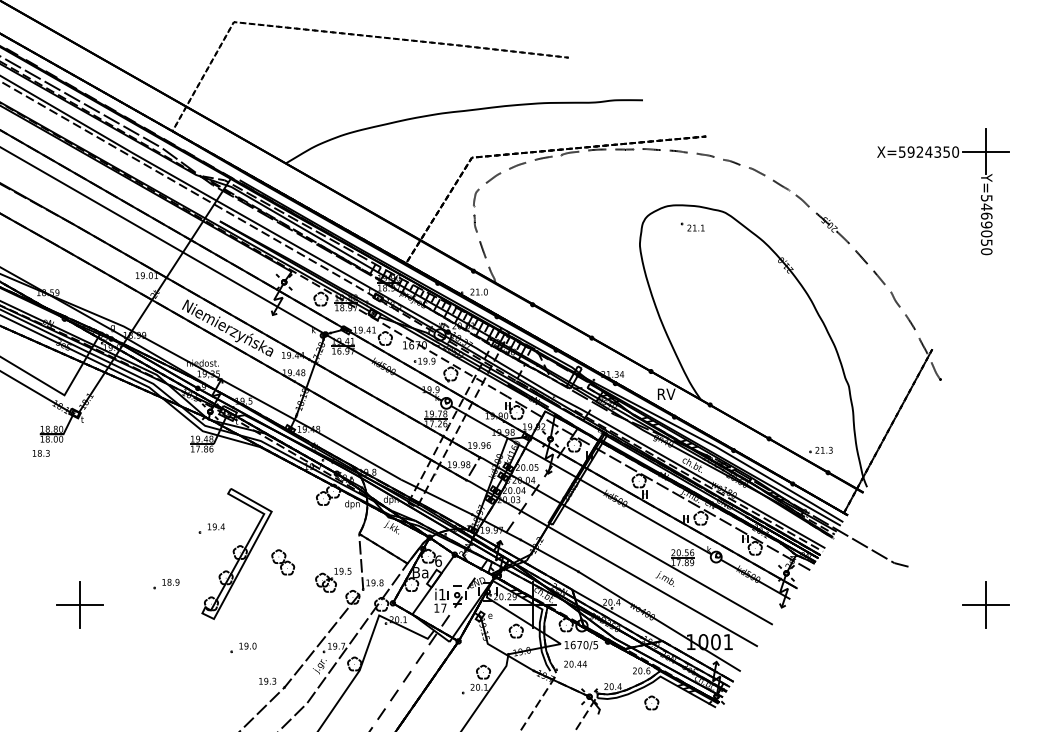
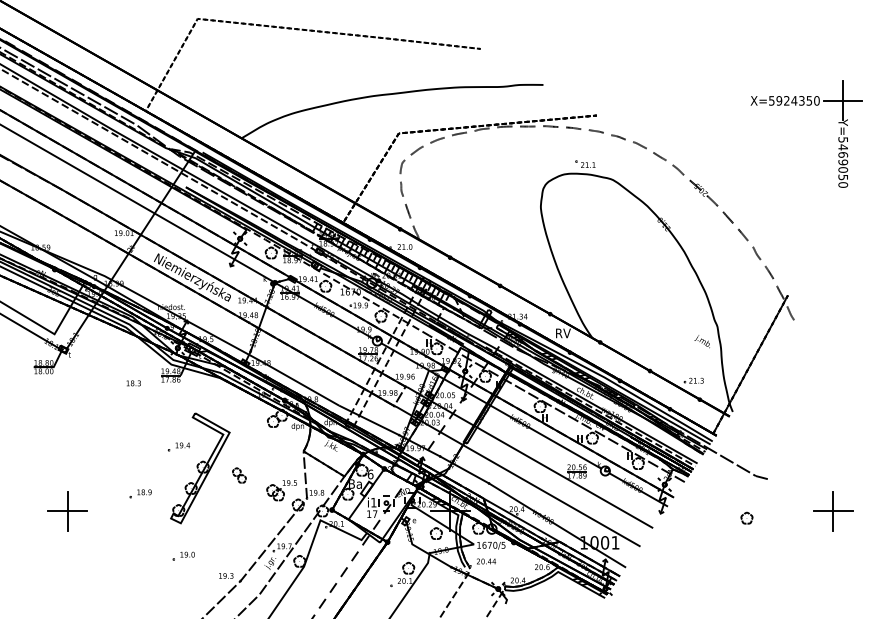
part: (943, 157) -> (806, 105), moved
part: (692, 226) -> (585, 163), moved
text: (40, 453) -> (133, 383), moved
part: (283, 562) -> (239, 475), size x0.7
text: (664, 578) -> (701, 341), moved
part: (243, 647) -> (183, 555), moved
part: (651, 702) -> (746, 517), moved

